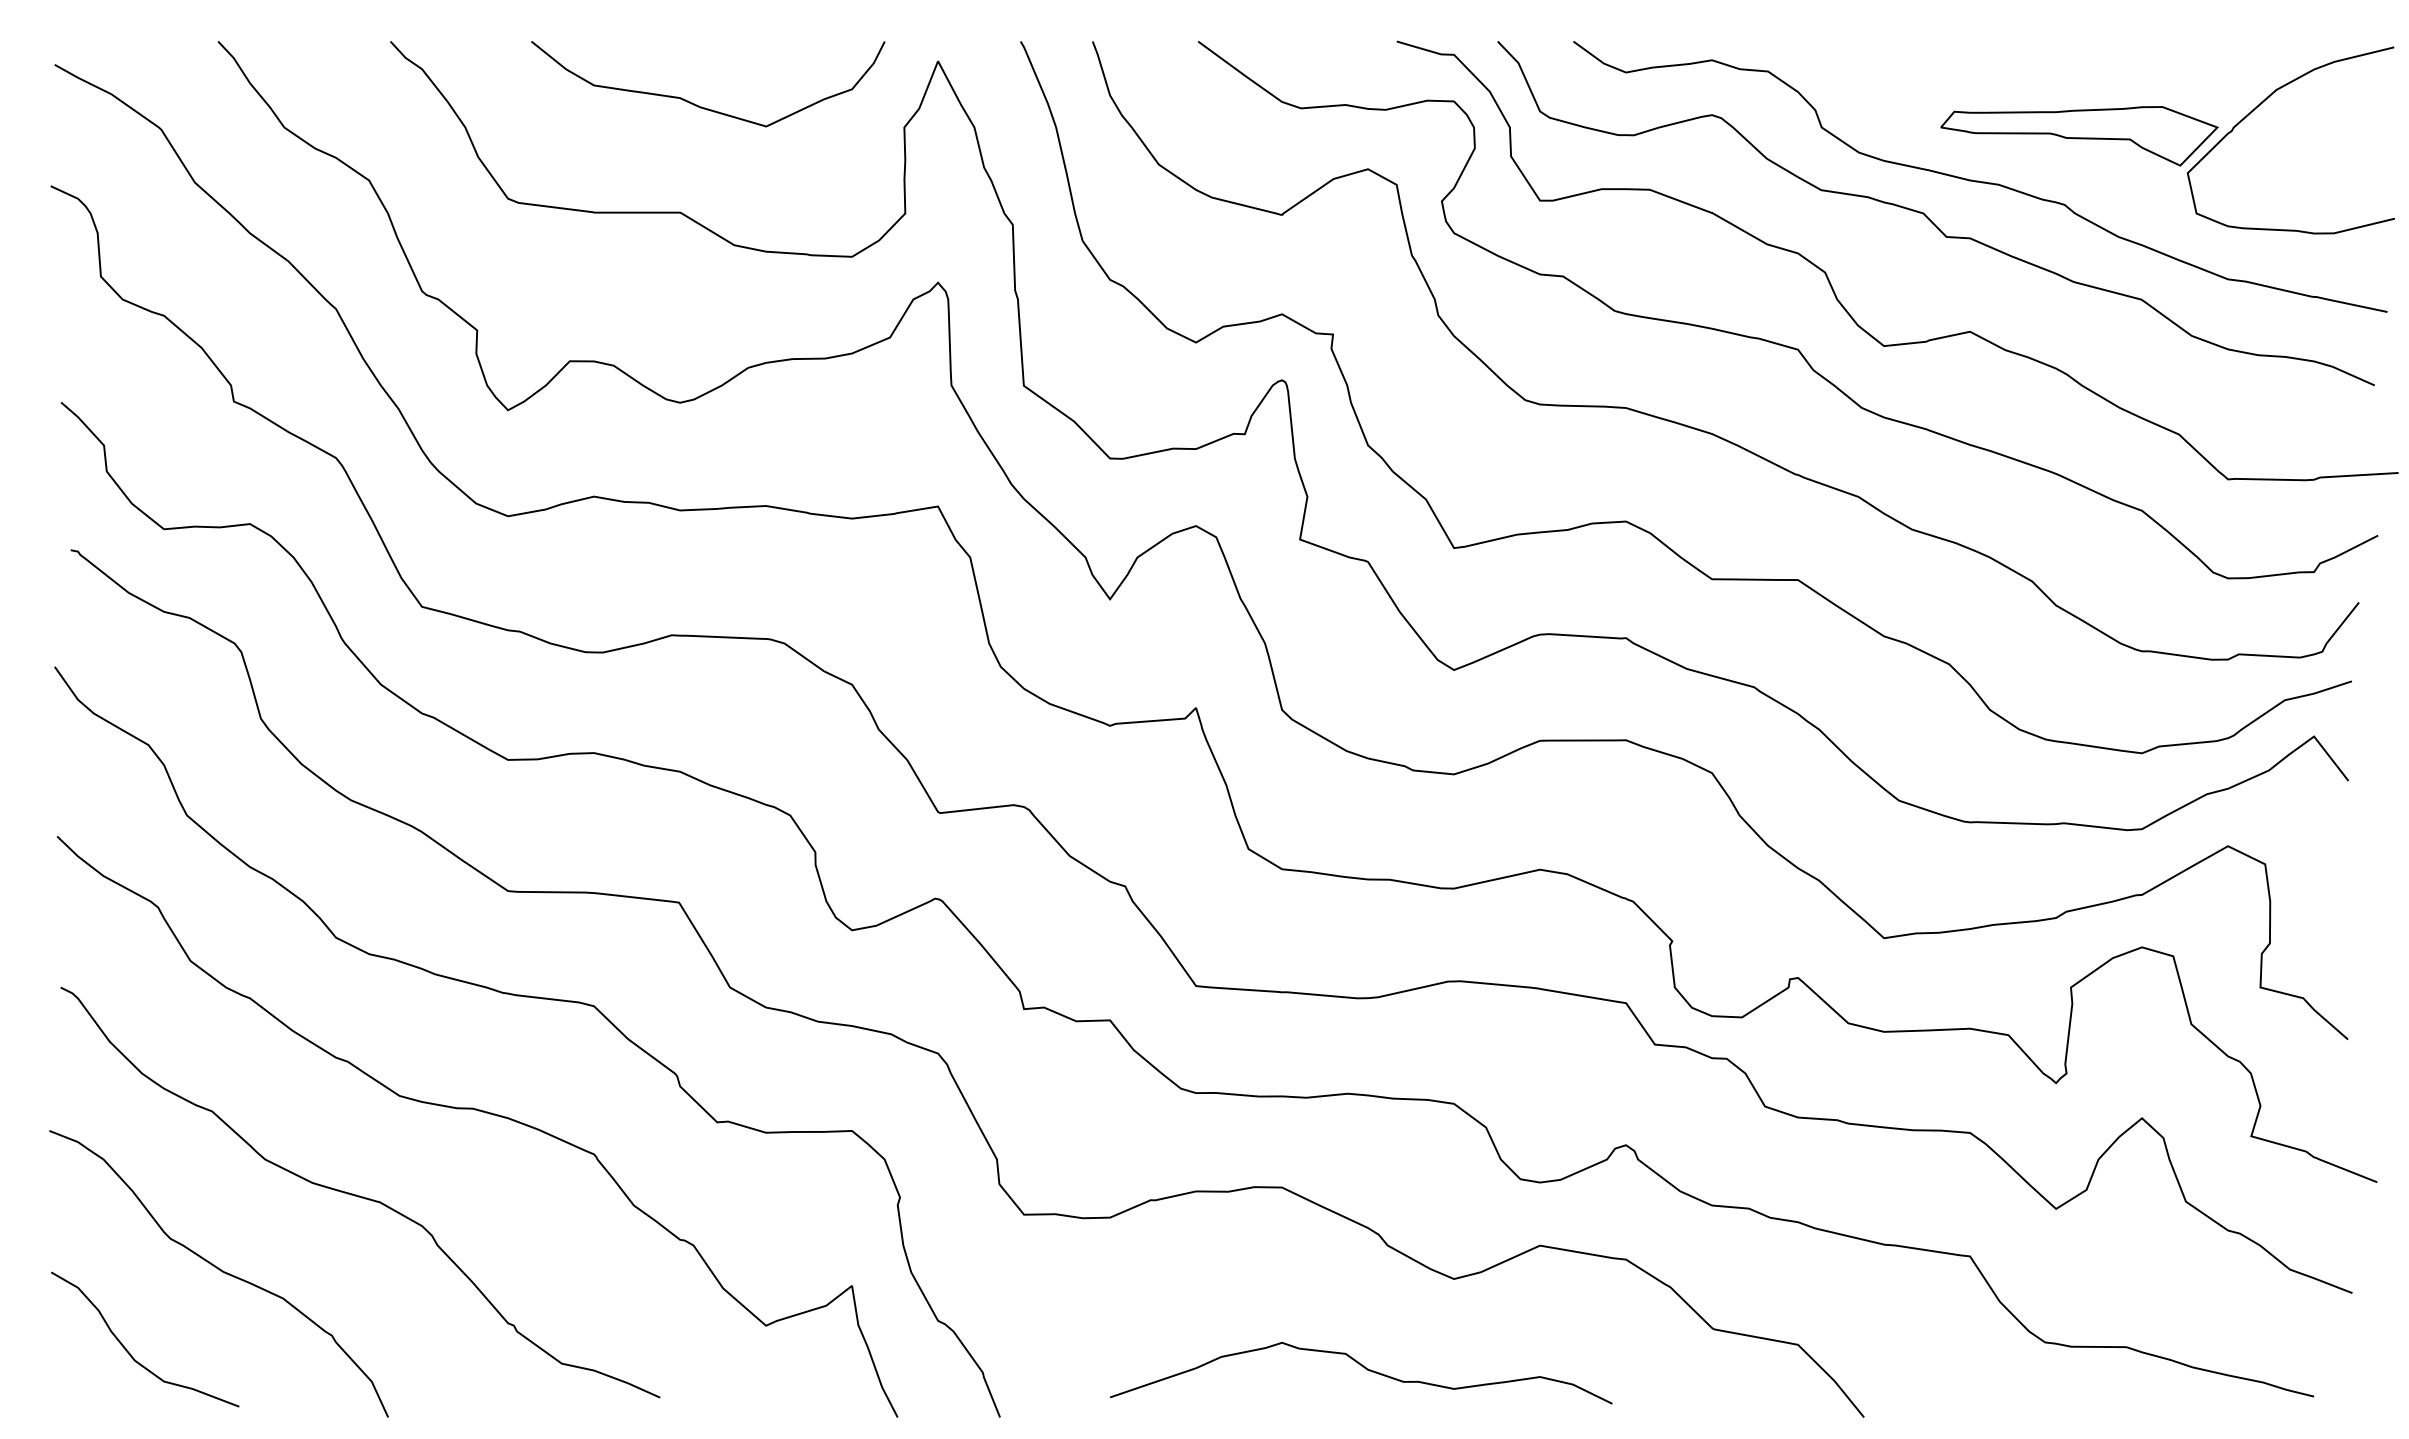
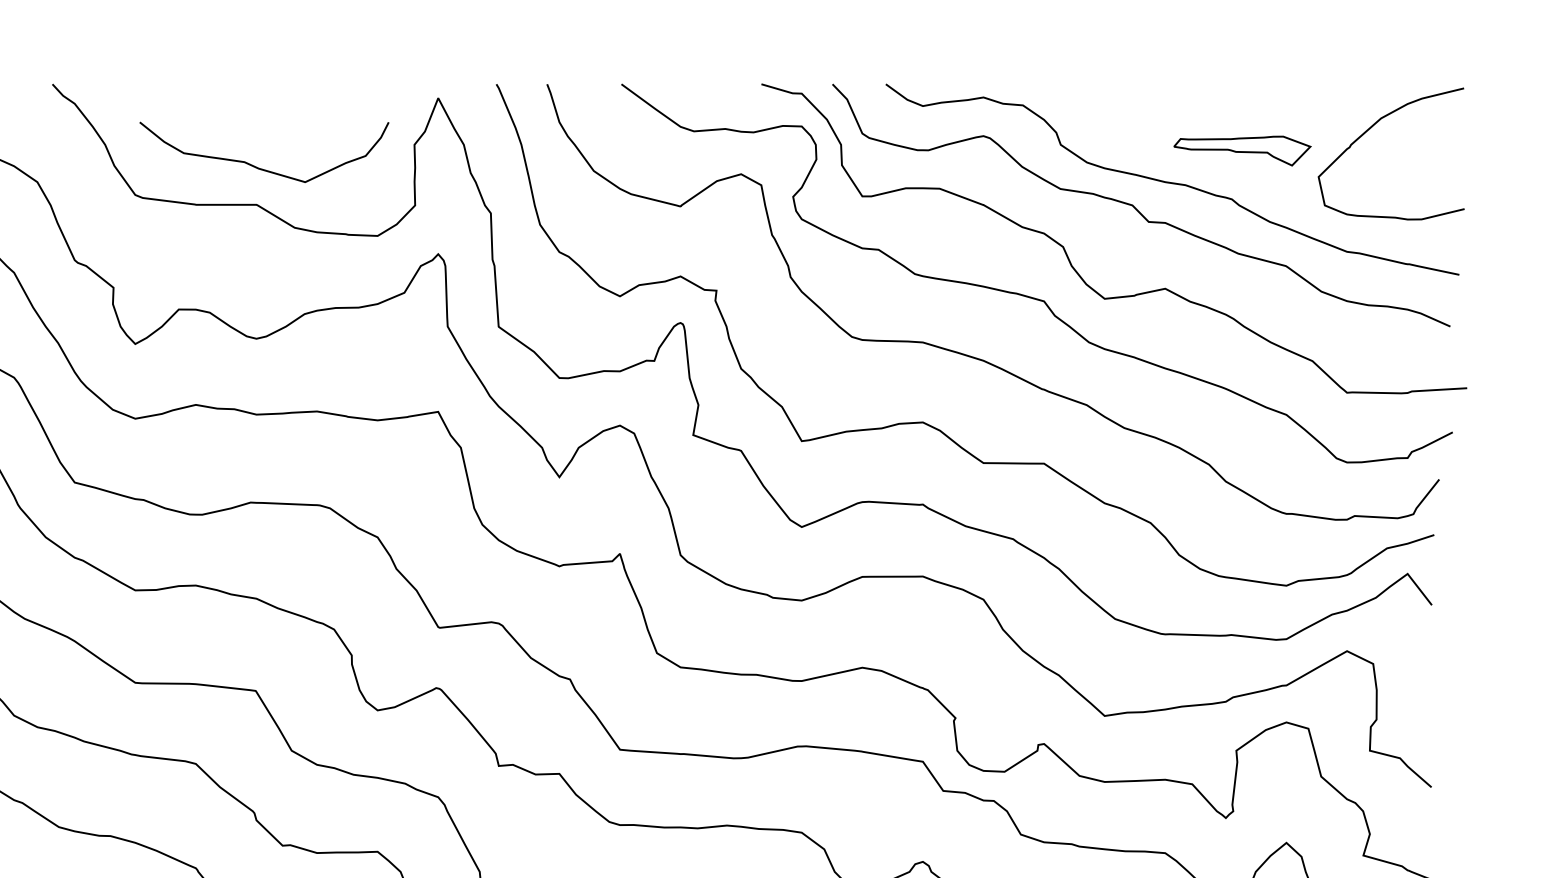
curve: (699, 105) -> (258, 167), moved
part: (2079, 136) -> (1242, 151), size x0.7

